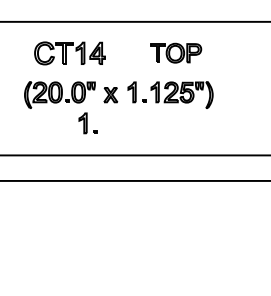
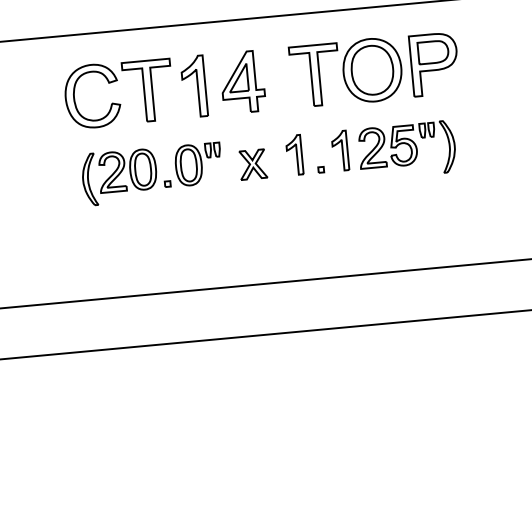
part: (175, 52) -> (373, 68), size x1.67
part: (69, 53) -> (163, 89), size x1.43
part: (87, 123) -> (212, 225), removed

